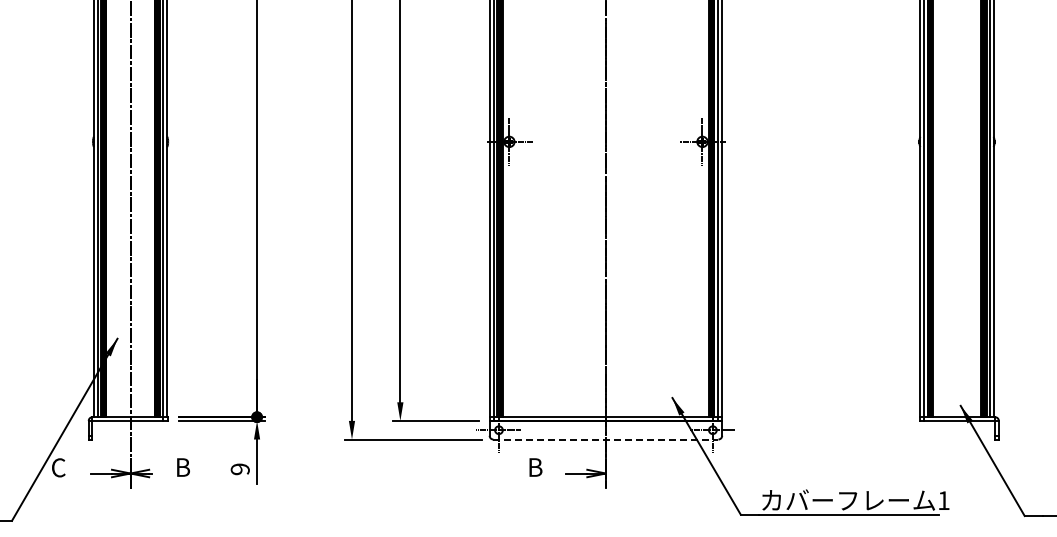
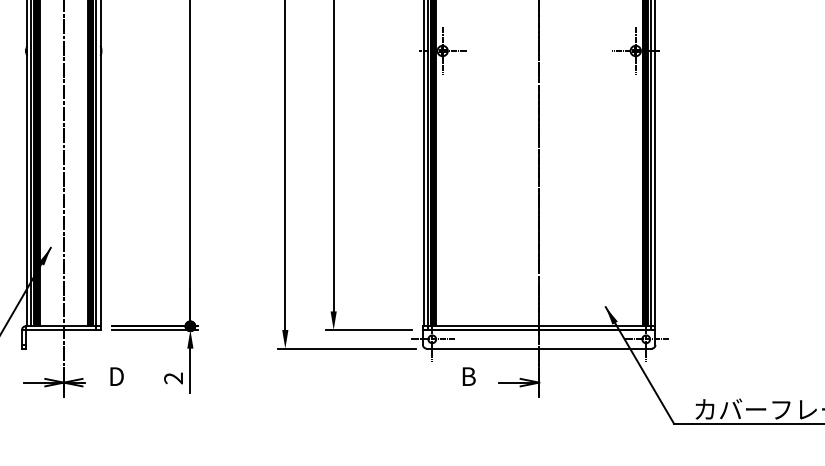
line: (605, 439) -> (538, 348), dashed -> solid
text: (184, 467) -> (117, 376), B -> D
text: (240, 469) -> (173, 378), 9 -> 2

